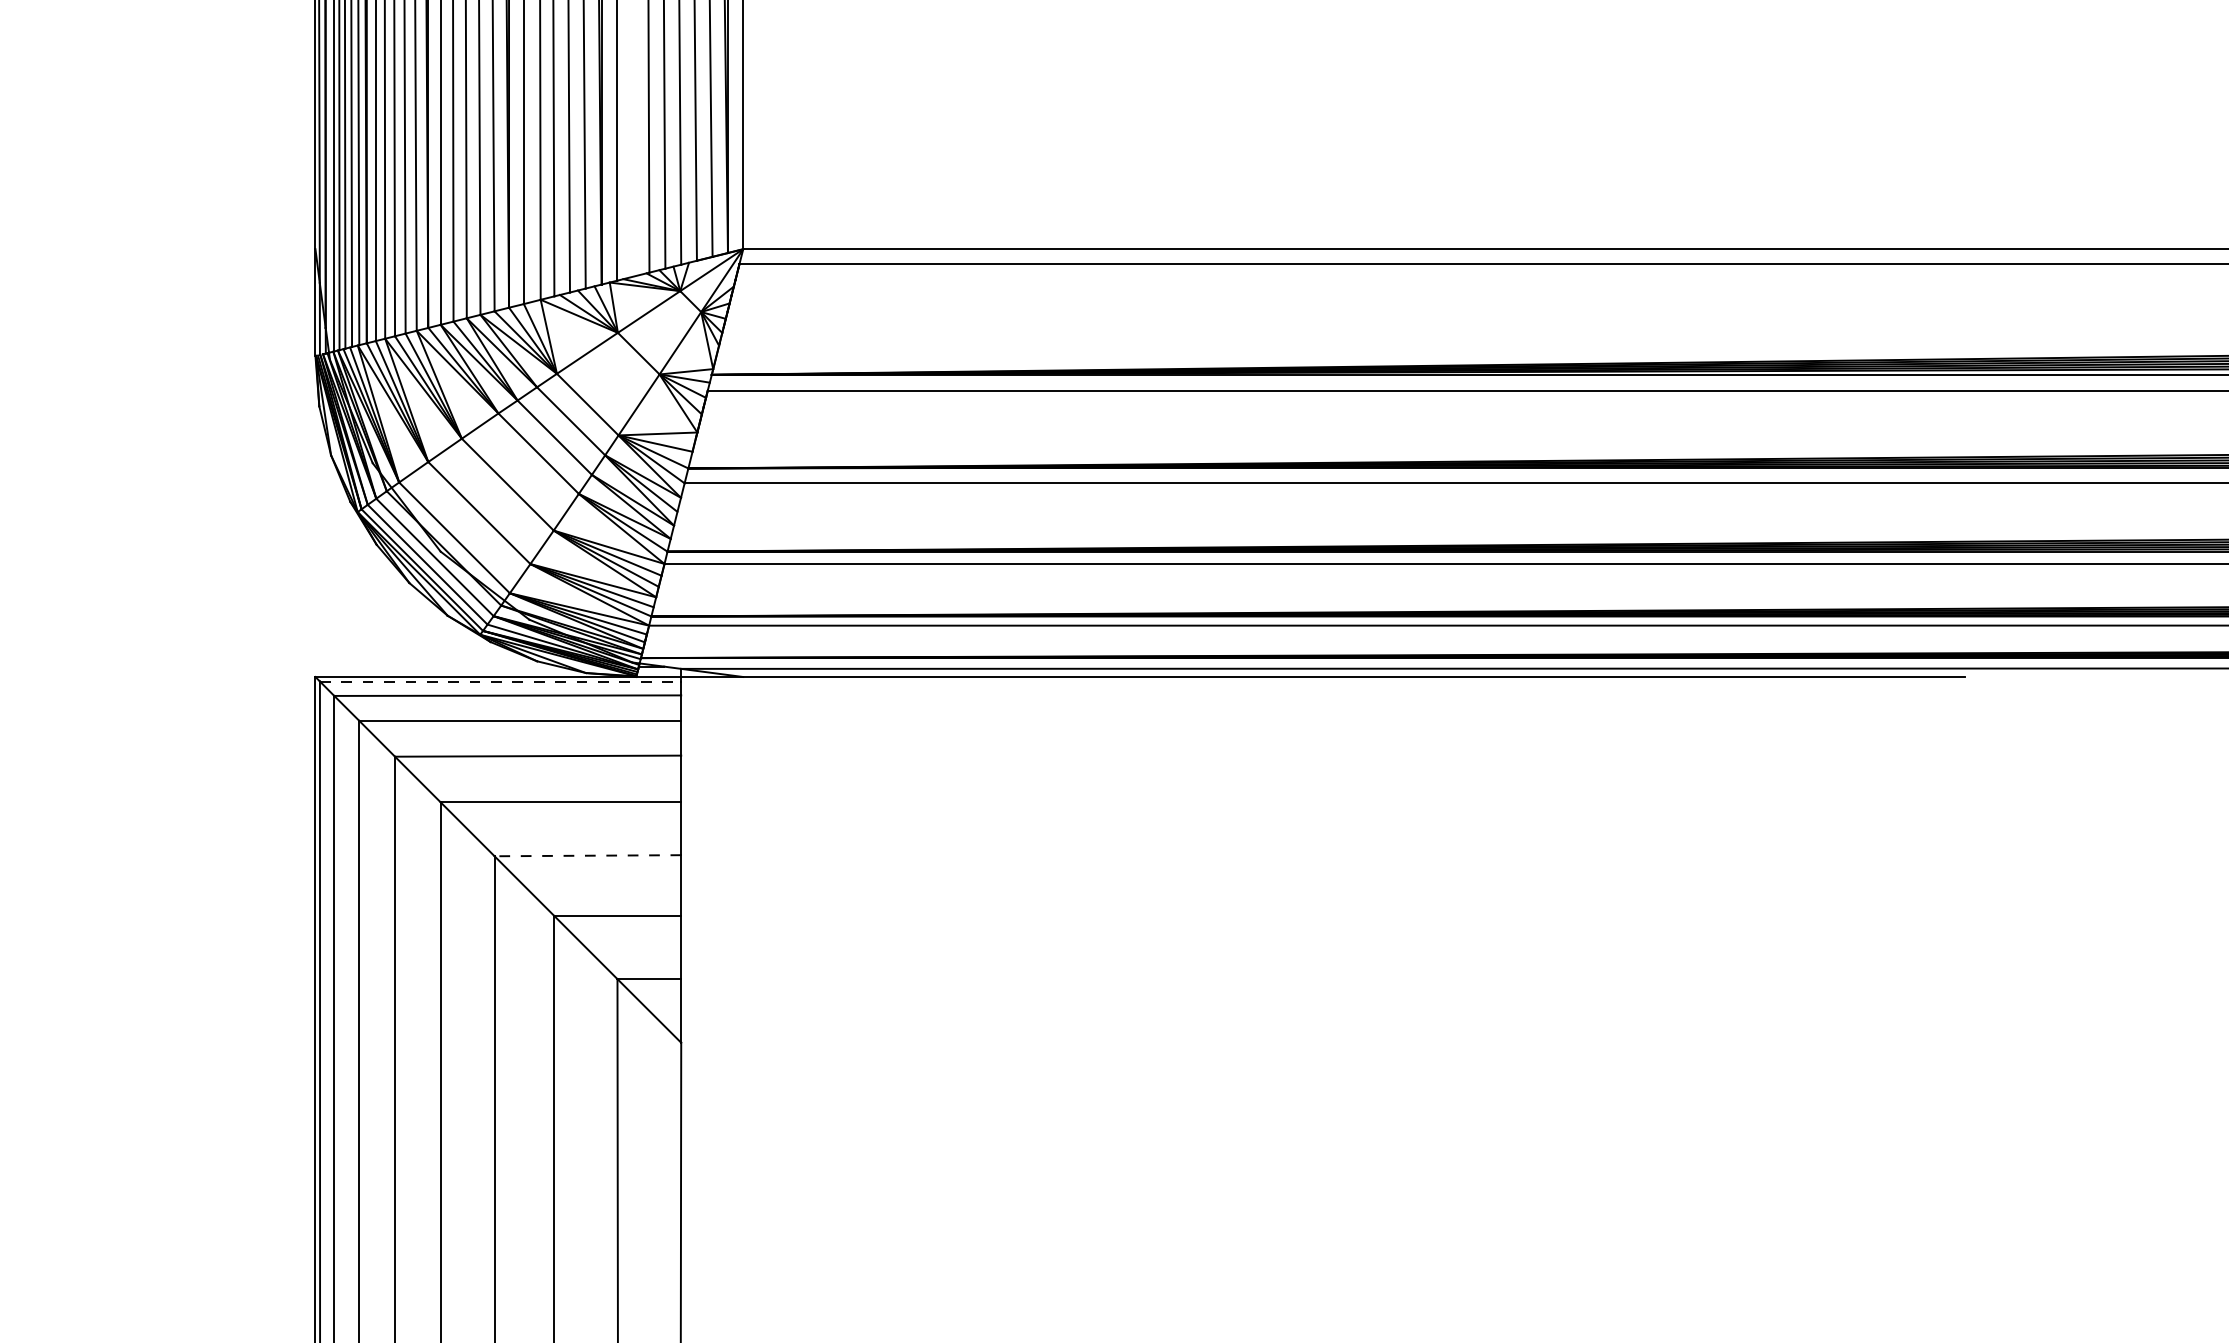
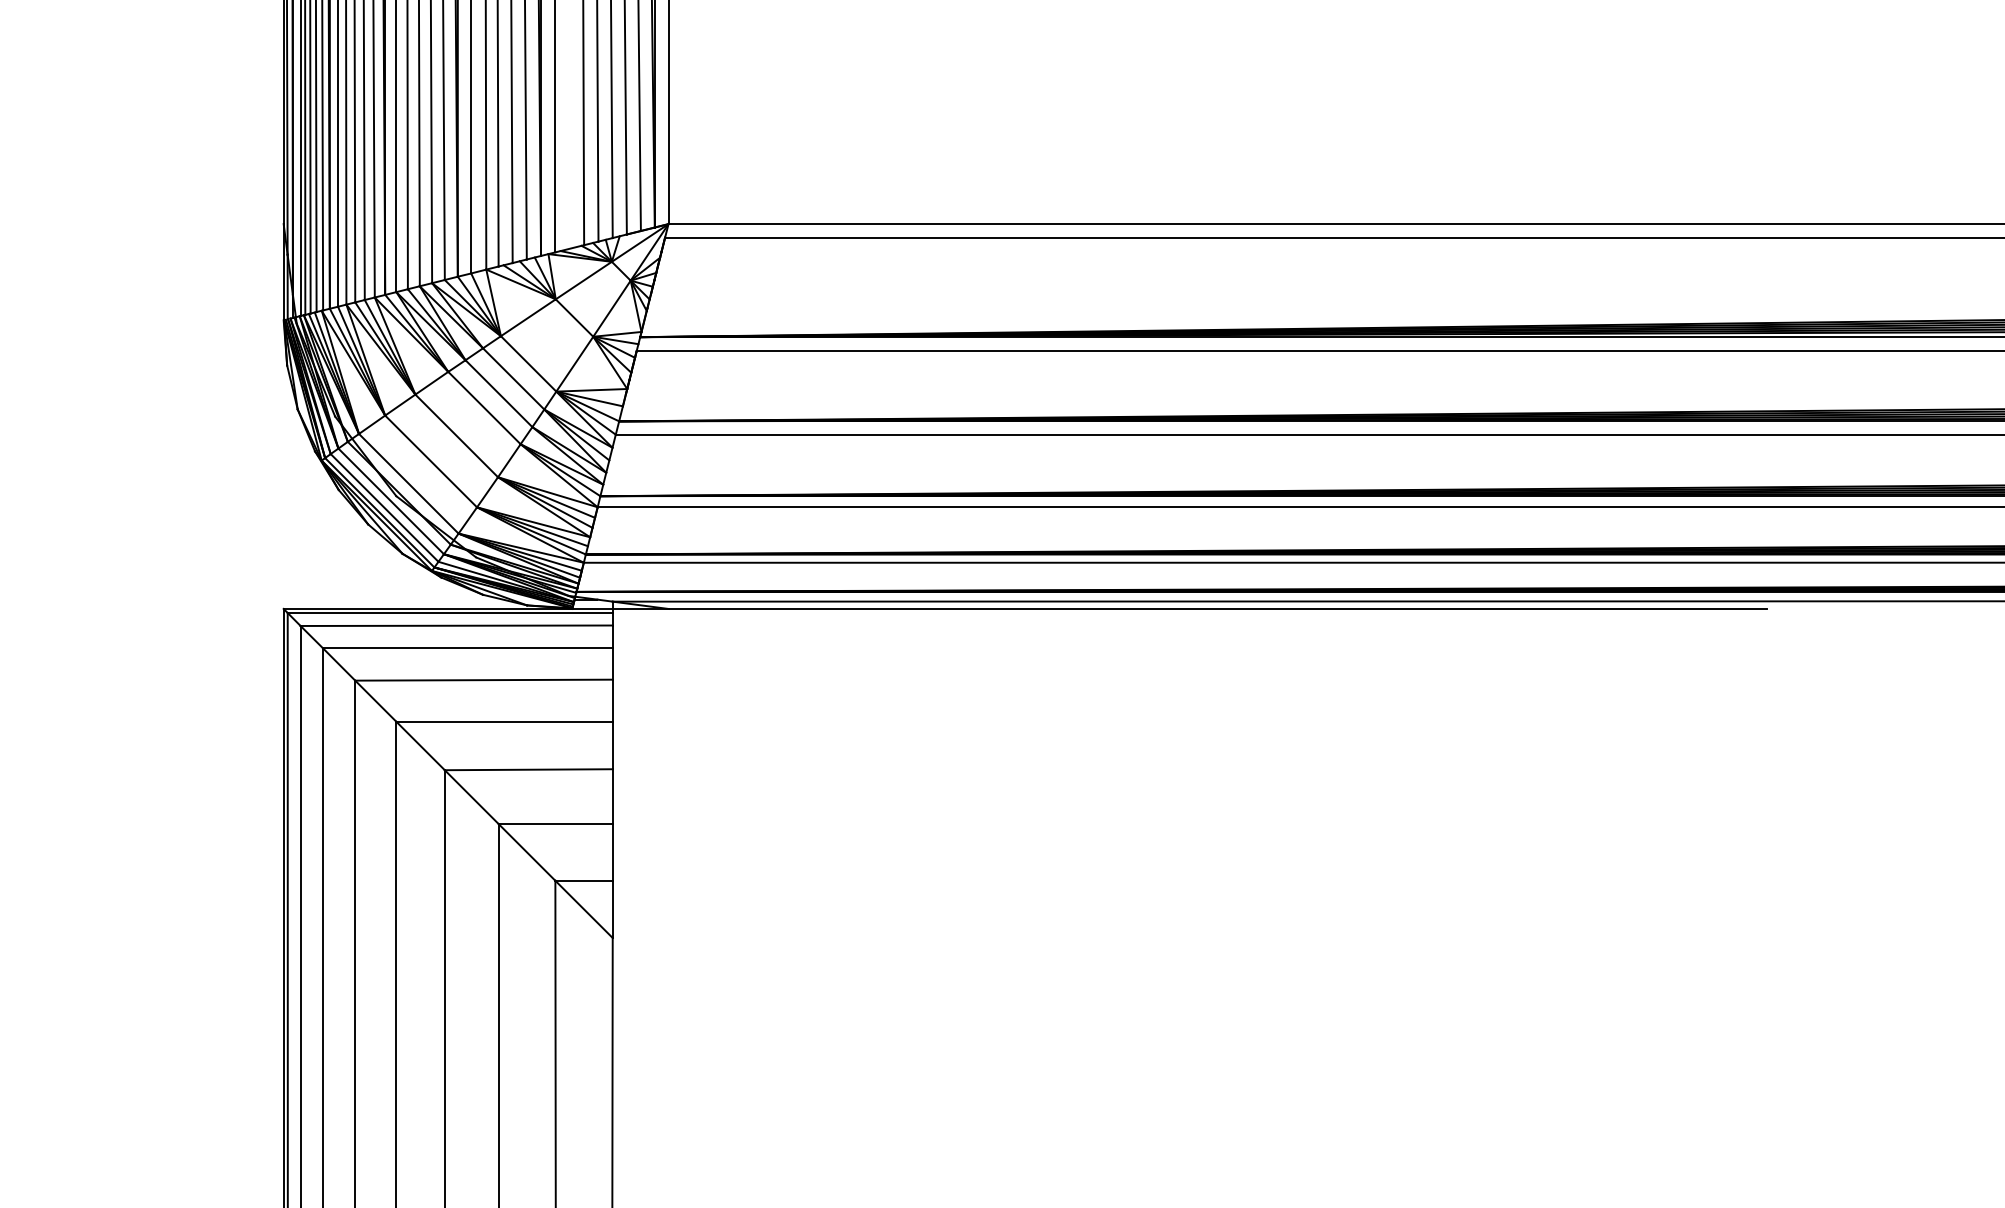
line: (500, 682) -> (450, 613), dashed -> solid
line: (587, 855) -> (528, 769), dashed -> solid

